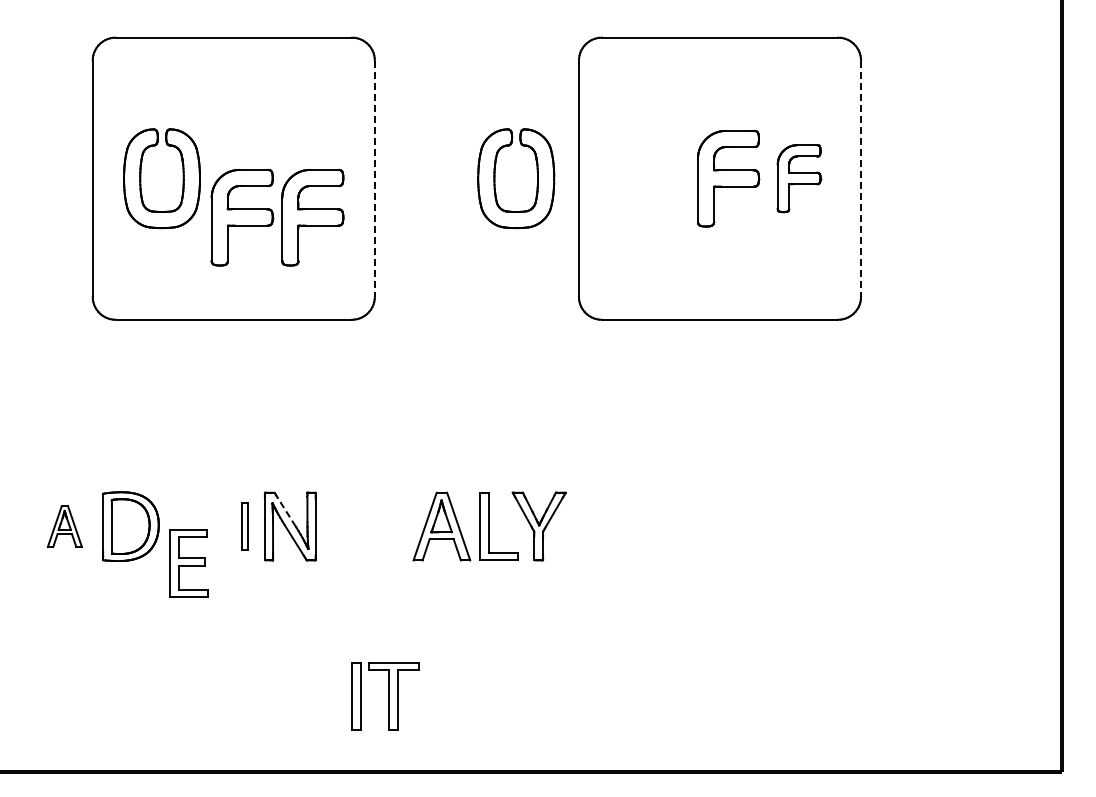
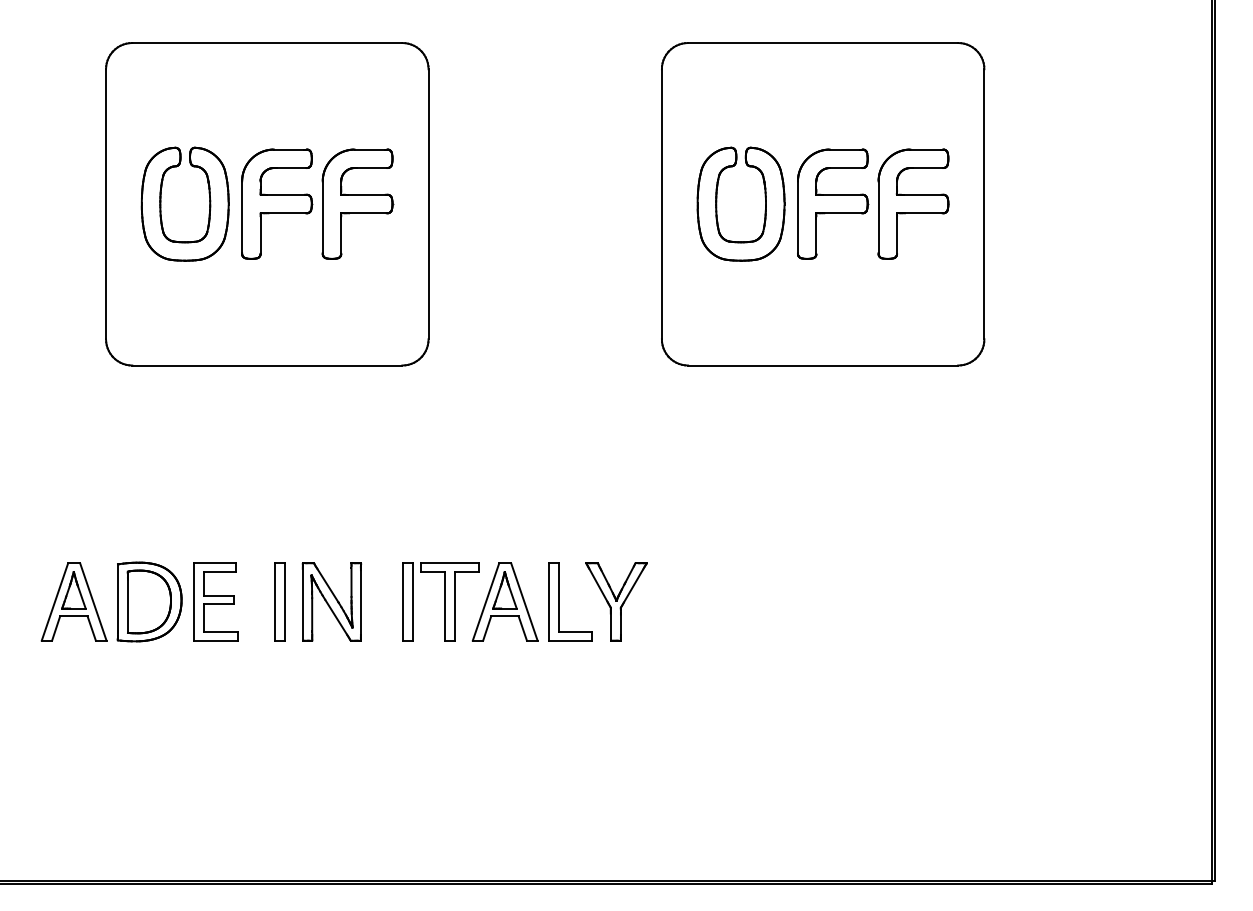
part: (495, 178) -> (717, 203), moved
part: (799, 178) -> (914, 203), size x1.43
line: (374, 179) -> (428, 205), dashed -> solid
line: (861, 179) -> (984, 205), dashed -> solid
part: (277, 217) -> (317, 203), moved
line: (285, 510) -> (326, 583), dashed -> solid
part: (64, 526) -> (73, 601), size x1.67
part: (245, 526) -> (280, 601), size x1.43
part: (188, 563) -> (215, 601), moved
part: (385, 696) -> (440, 601), moved

